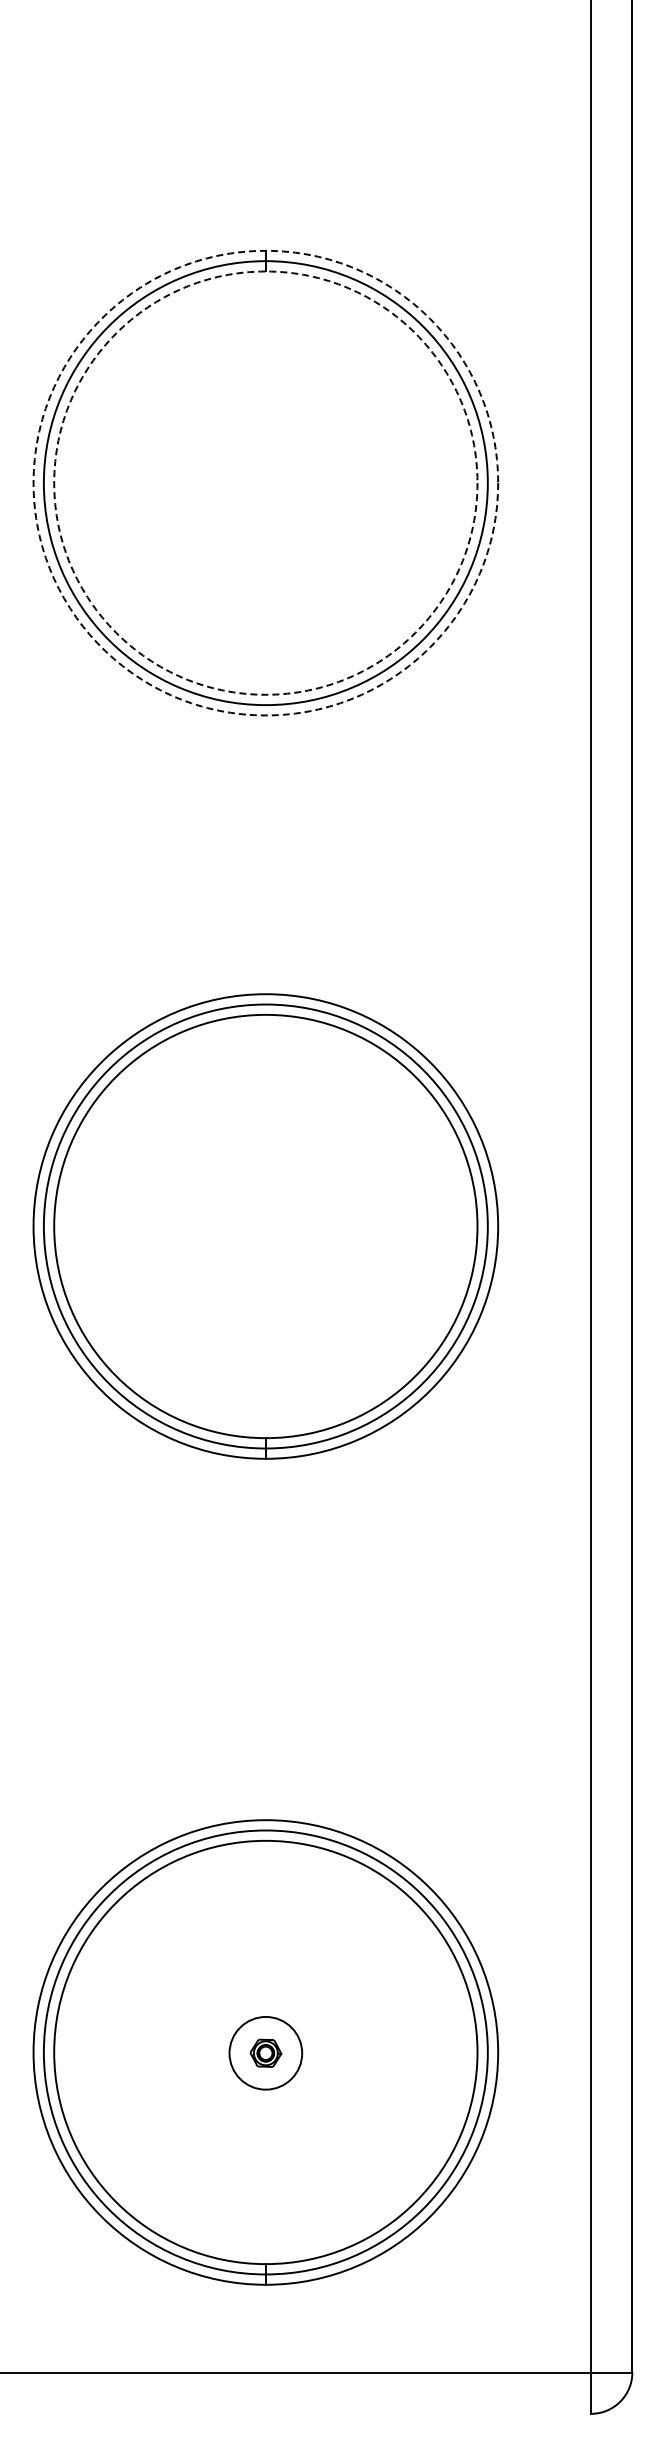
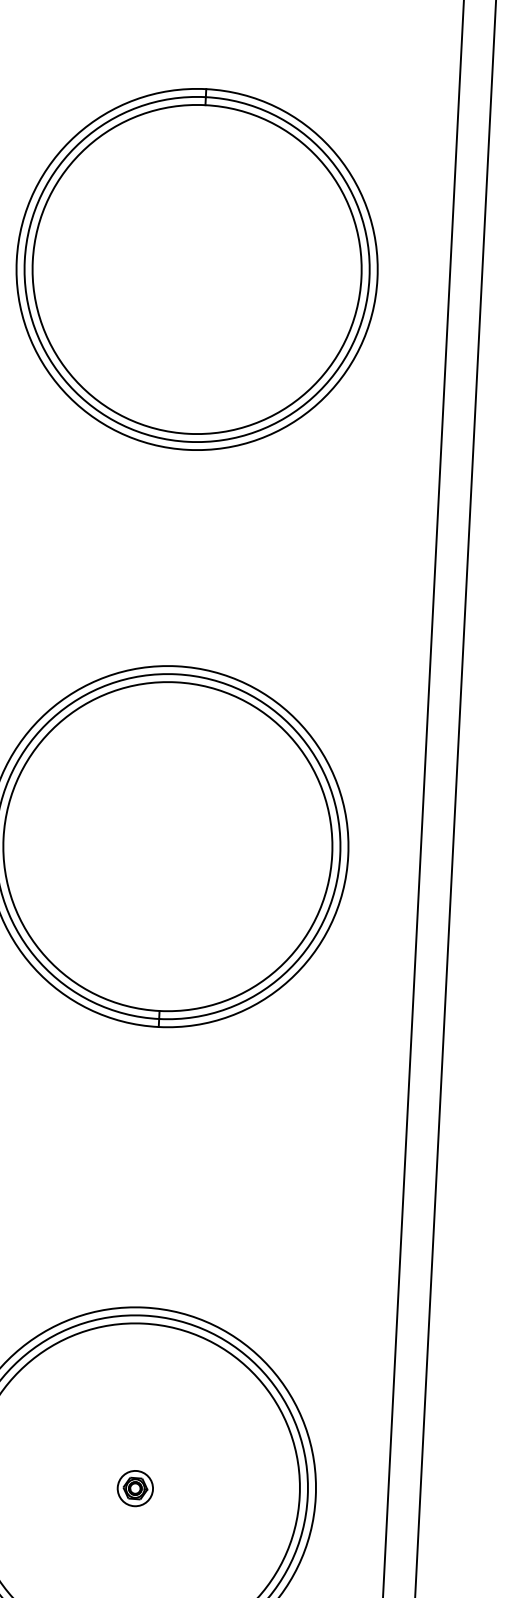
circle: (265, 482) -> (196, 268), dashed -> solid
circle: (265, 482) -> (196, 268), dashed -> solid
circle: (265, 2053) -> (135, 1488), size x0.62

